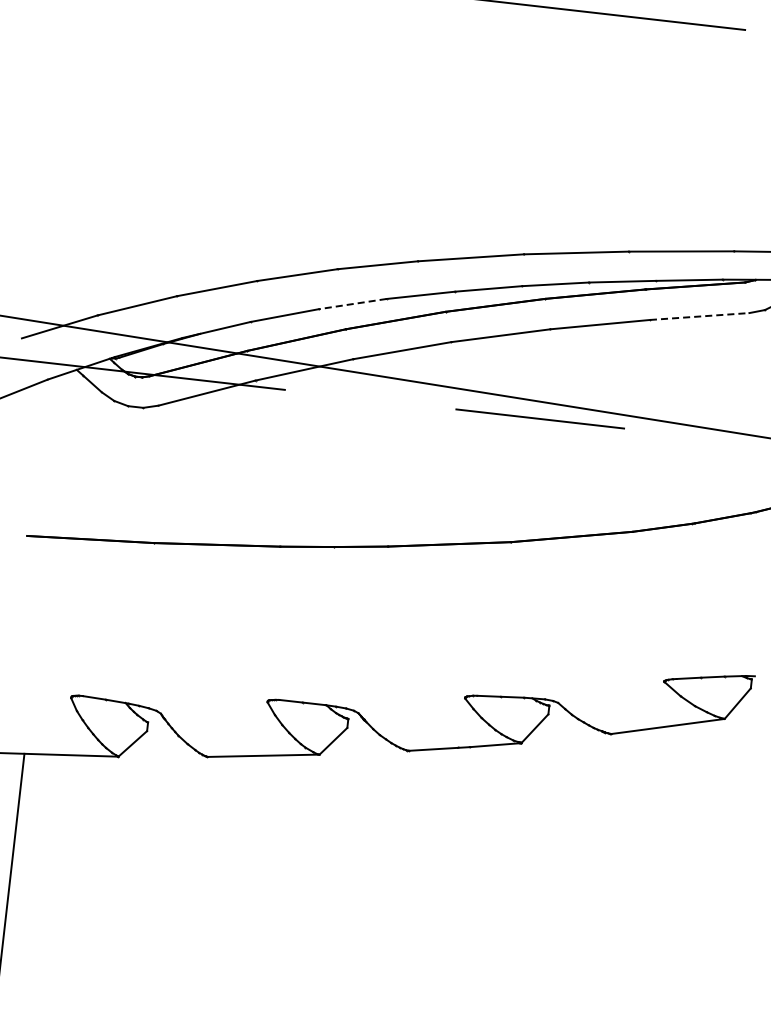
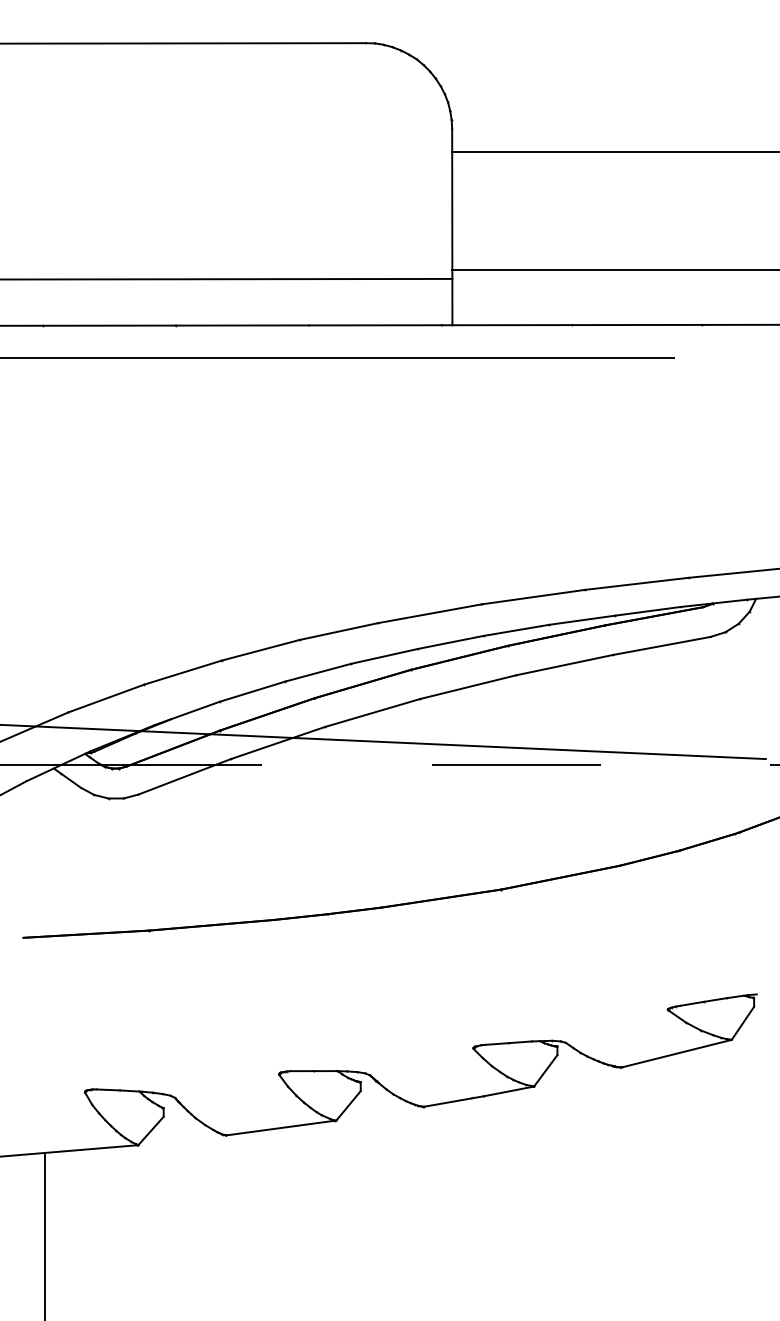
line: (351, 303) -> (317, 672), dashed -> solid
line: (700, 316) -> (662, 645), dashed -> solid

